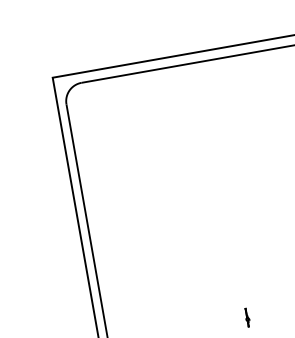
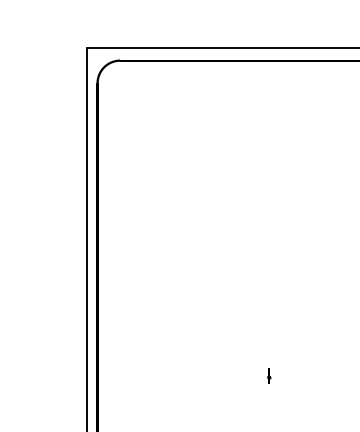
part: (247, 316) -> (269, 375), size x0.62

